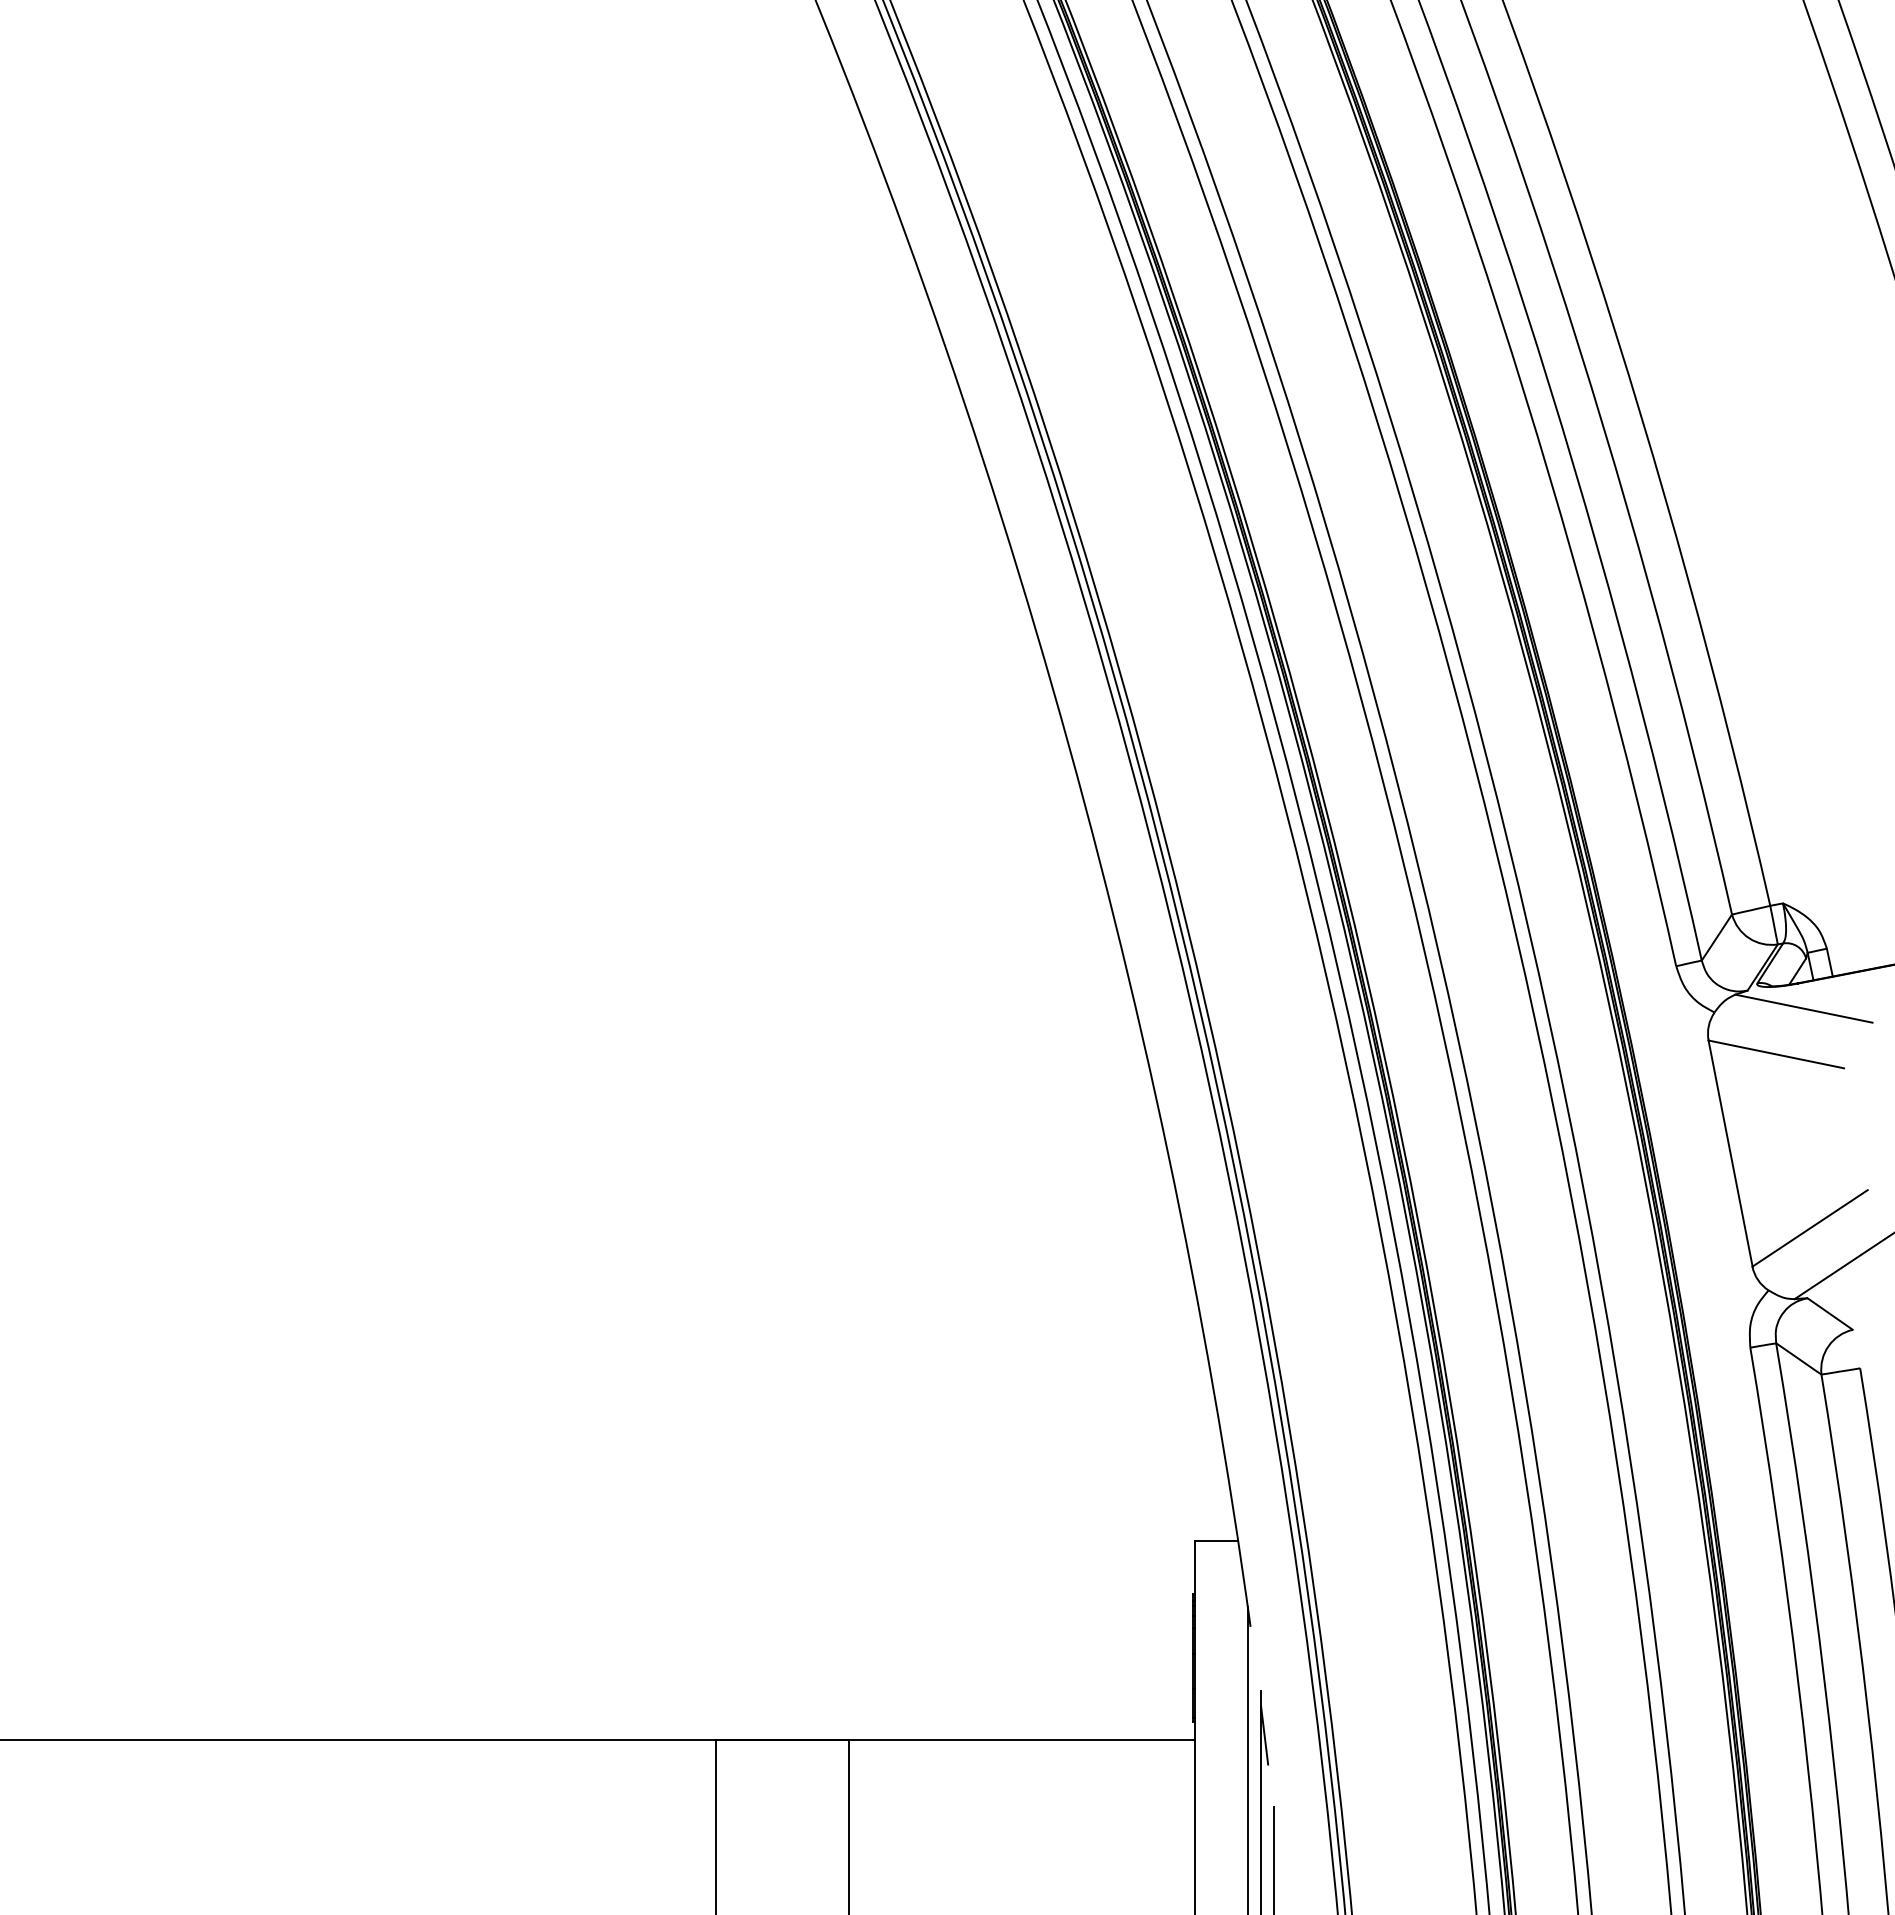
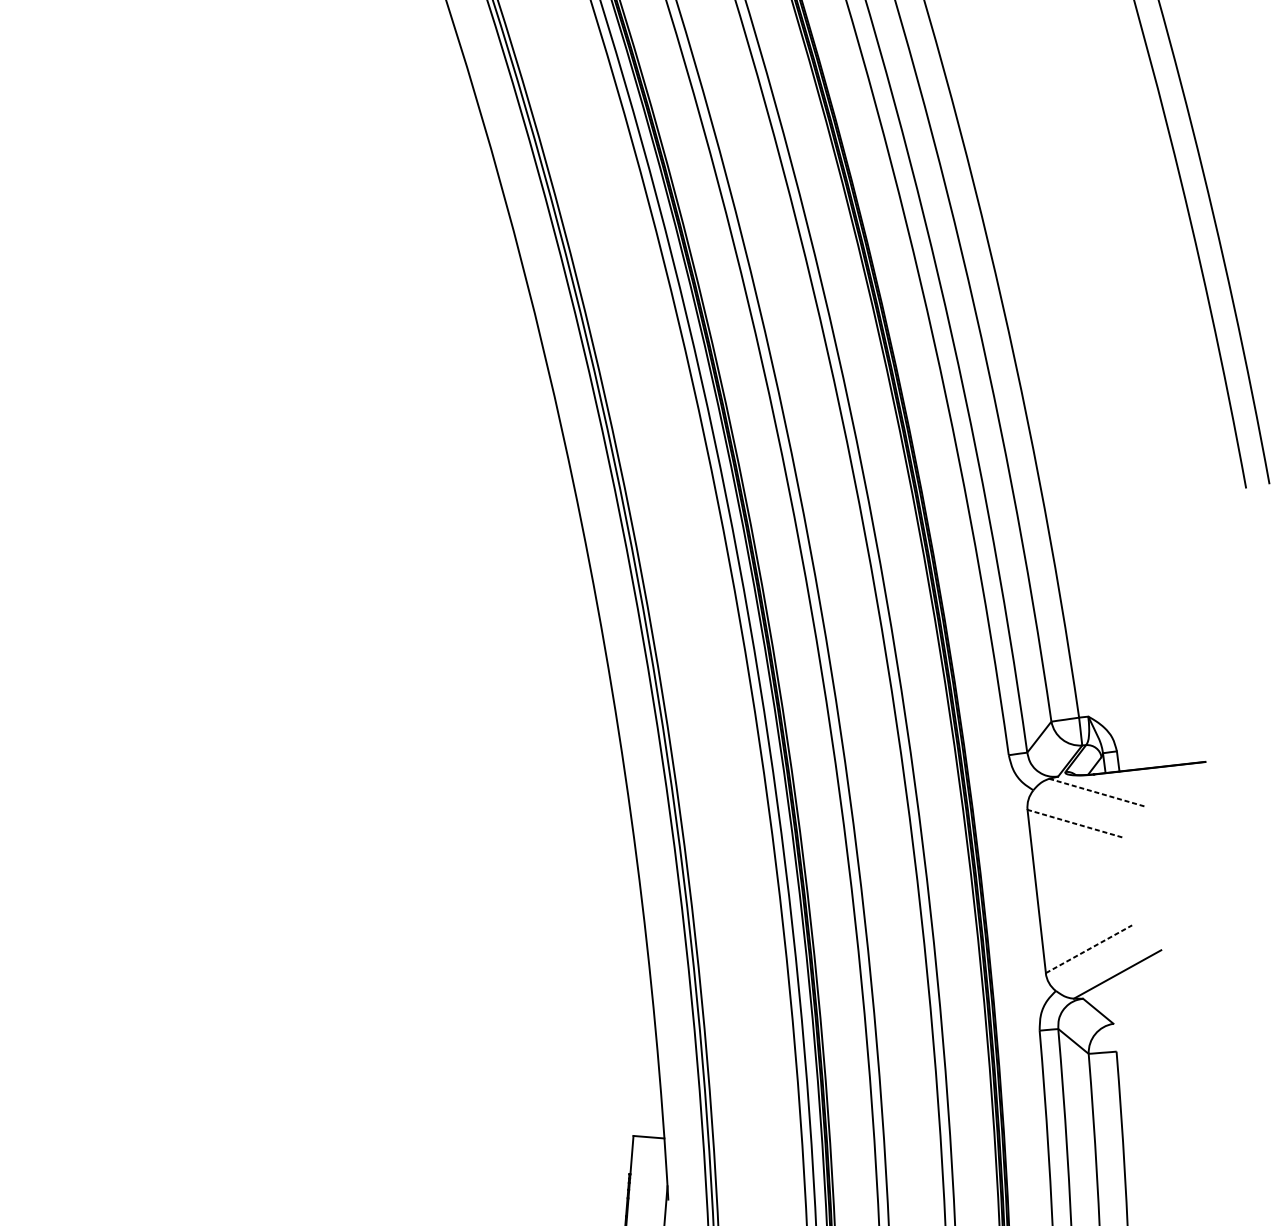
line: (1804, 1008) -> (1097, 792), solid -> dashed
line: (1775, 1054) -> (1074, 823), solid -> dashed
line: (1810, 1228) -> (1089, 949), solid -> dashed

